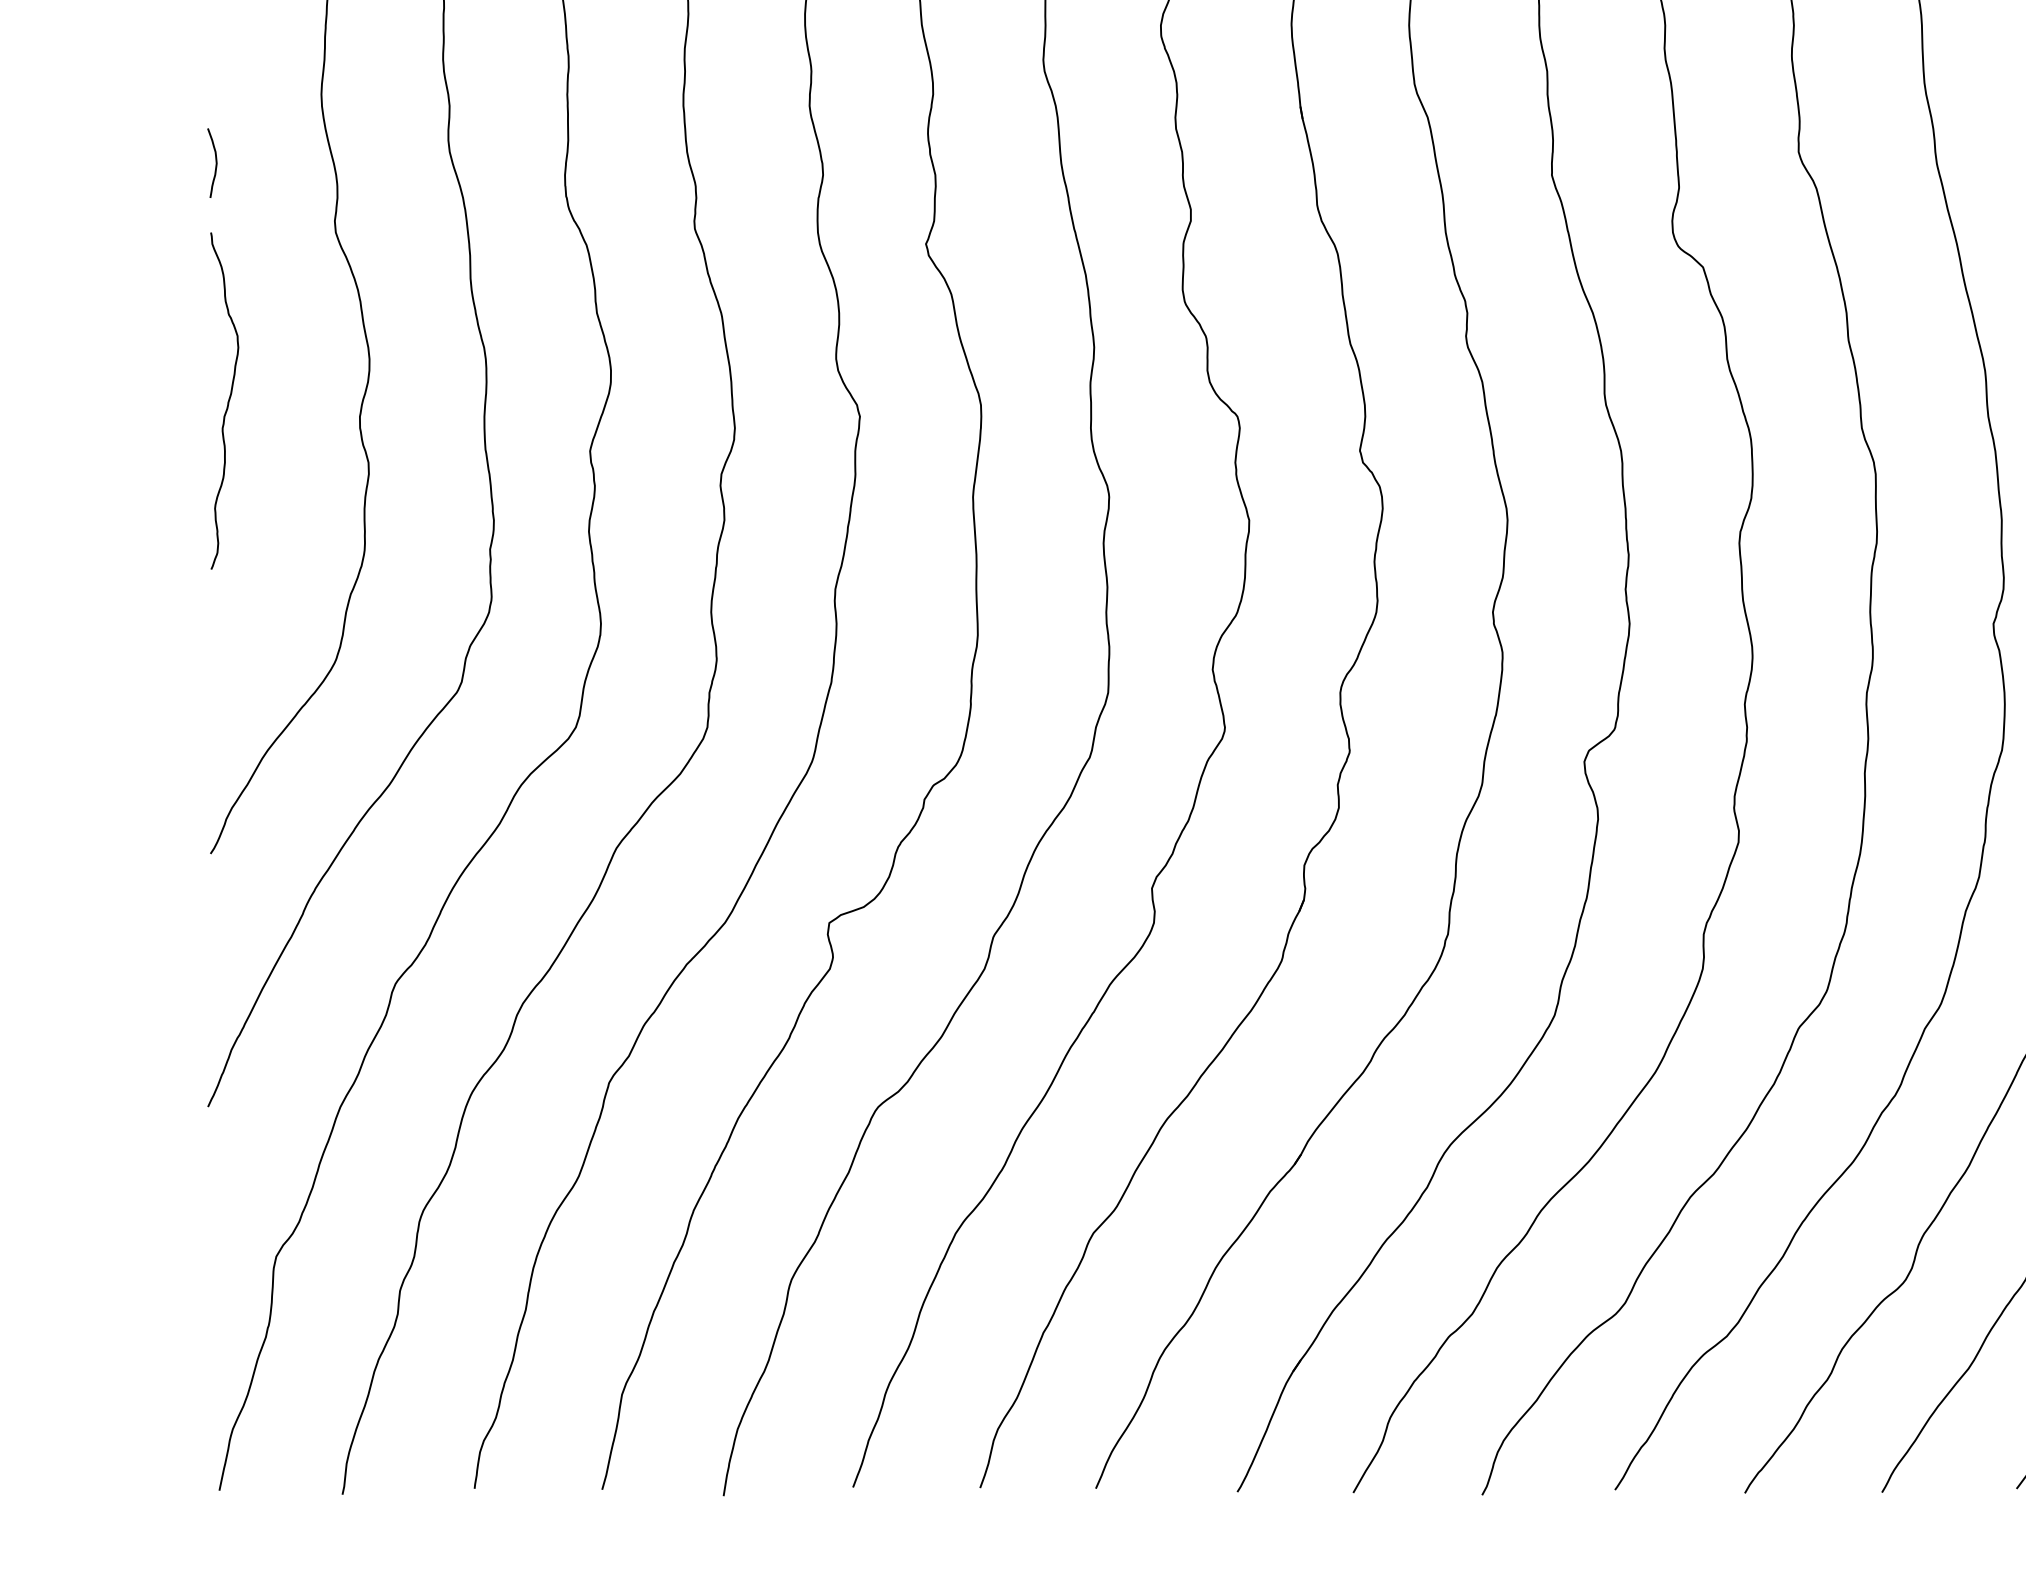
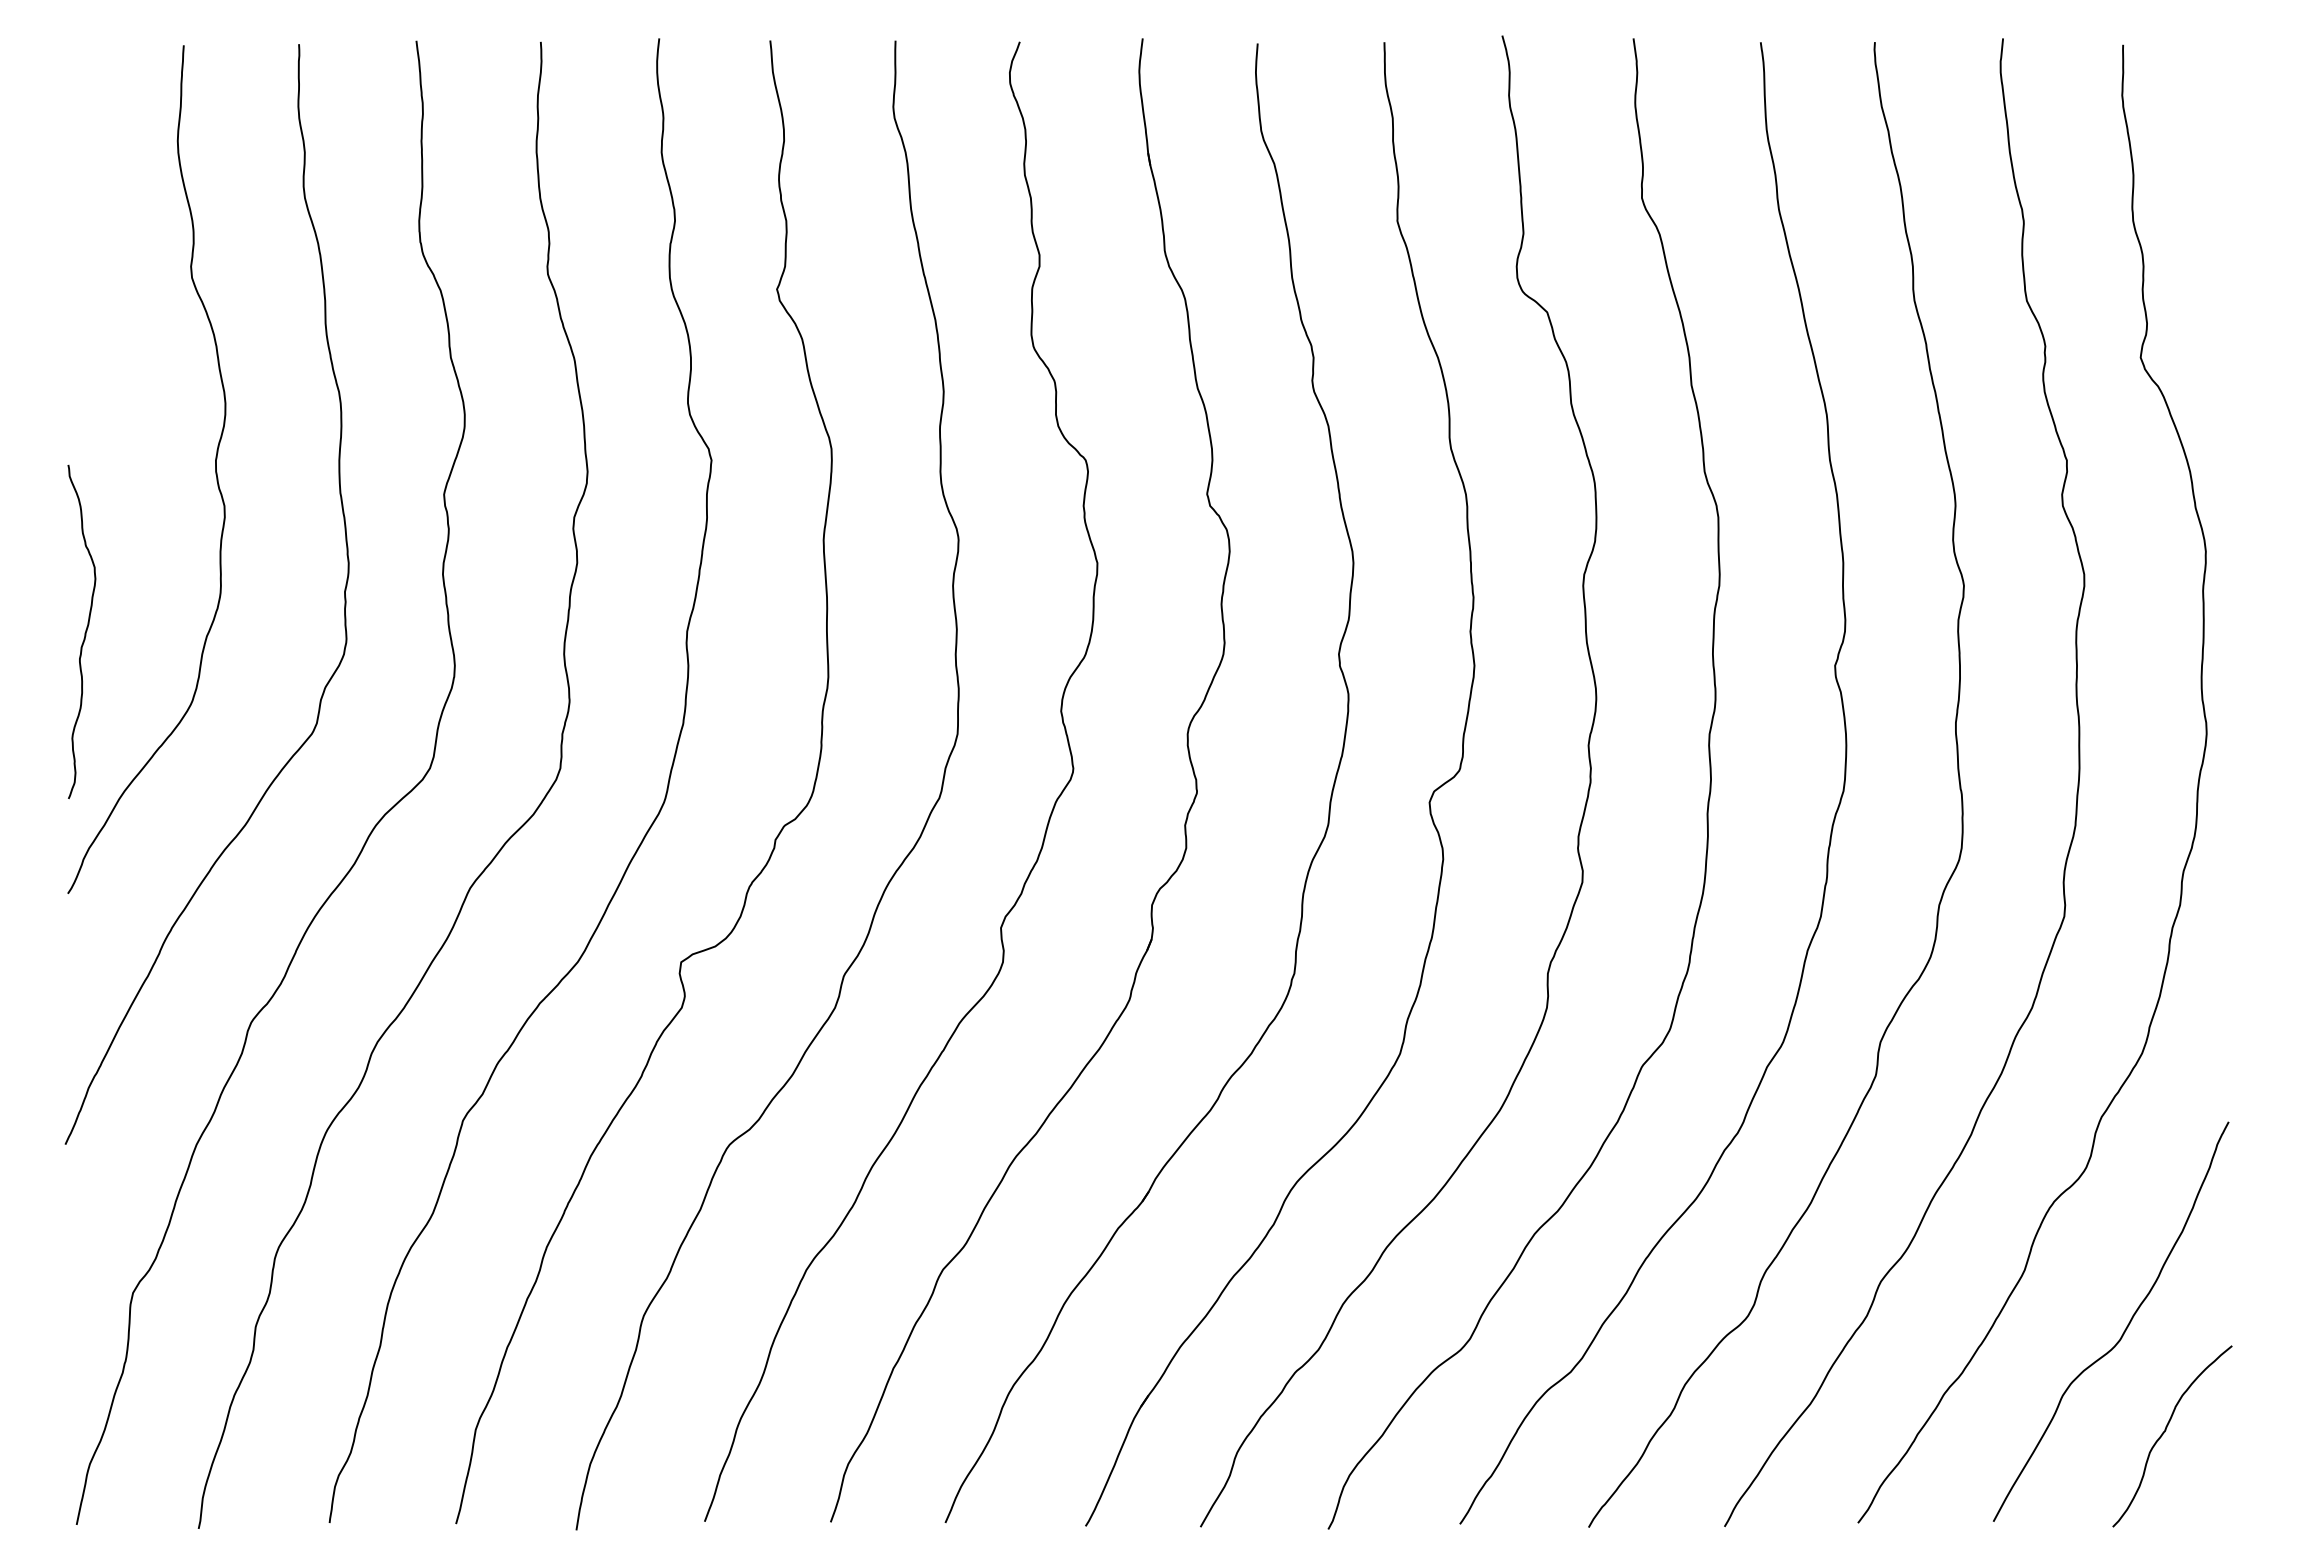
curve: (215, 161) -> (72, 207), removed
curve: (227, 402) -> (84, 633), moved

